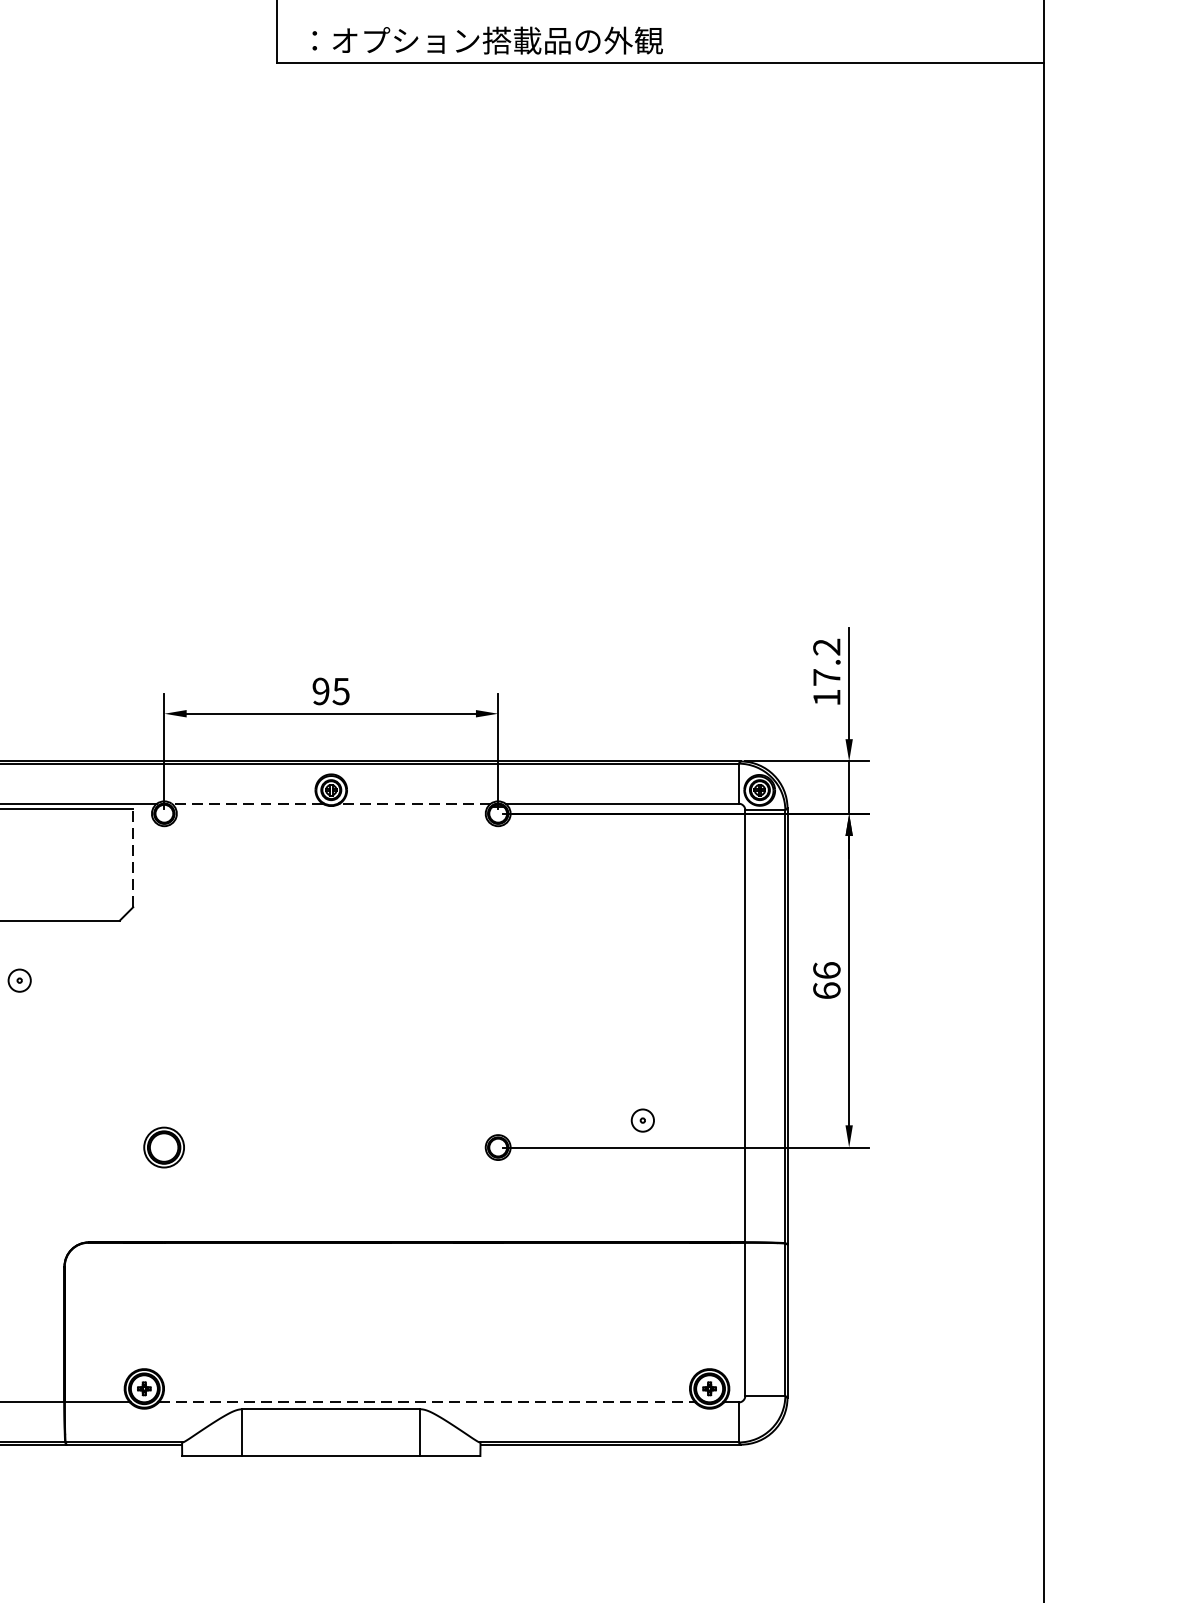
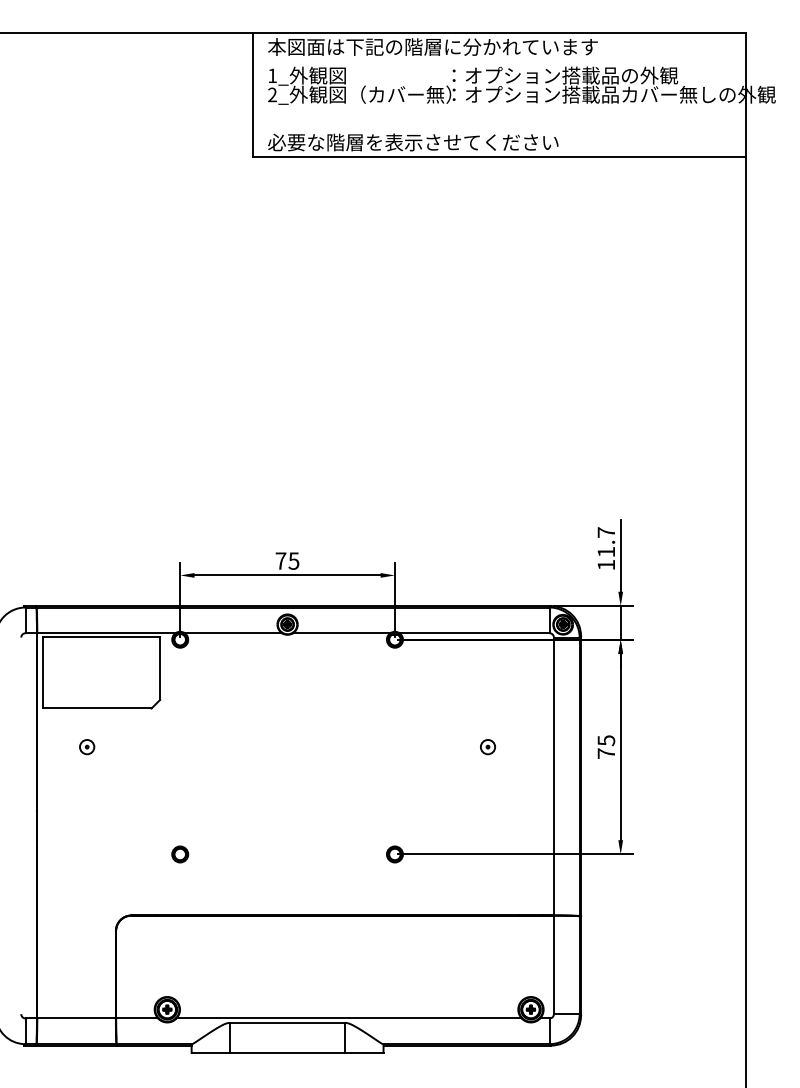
text: (527, 40) -> (413, 142), ：オプション搭載品の外観 -> 必要な階層を表示させてください
text: (825, 662) -> (605, 542), 17.2 -> 11.7
text: (320, 690) -> (280, 560), 95 -> 75
line: (247, 804) -> (233, 633), dashed -> solid
line: (415, 804) -> (341, 633), dashed -> solid
line: (133, 856) -> (160, 667), dashed -> solid
text: (827, 979) -> (606, 746), 66 -> 75
part: (642, 1121) -> (487, 747), moved
part: (164, 1147) -> (180, 854), size x0.62
line: (427, 1402) -> (349, 1018), dashed -> solid

